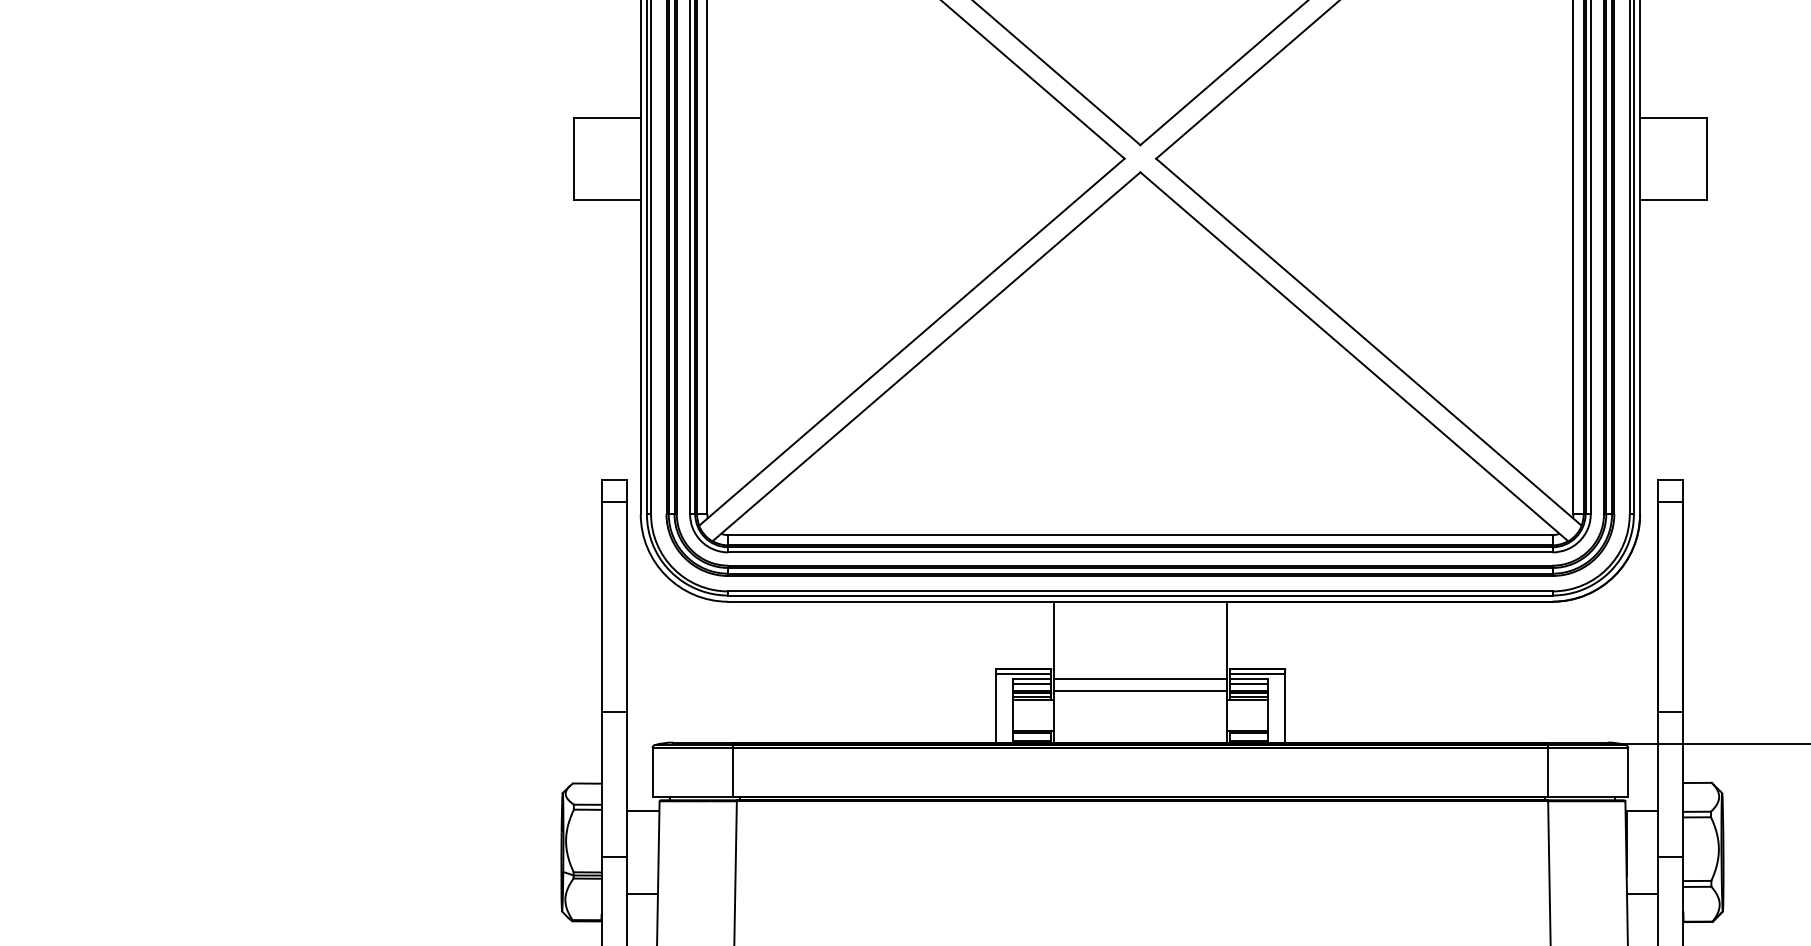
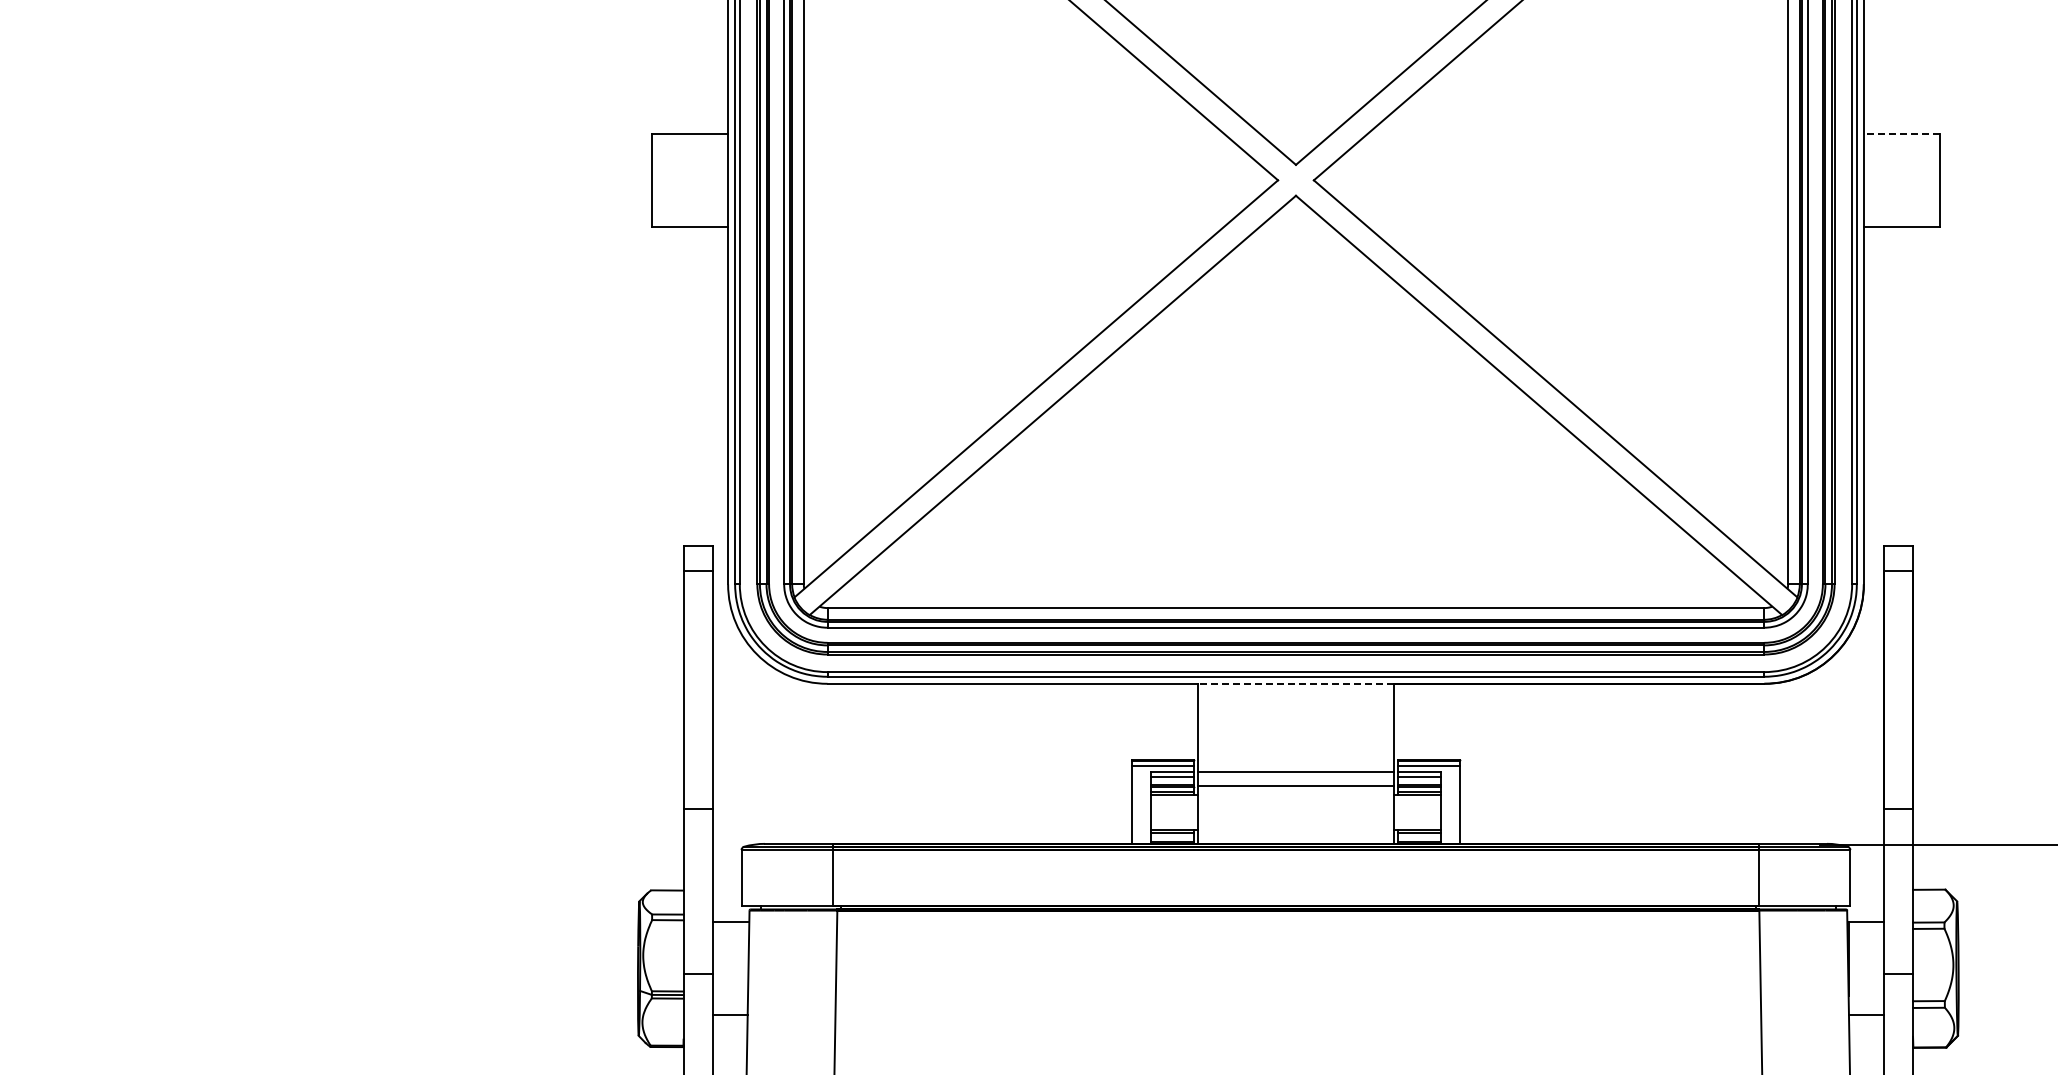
line: (1673, 117) -> (1901, 133), solid -> dashed
line: (1139, 601) -> (1295, 683), solid -> dashed

